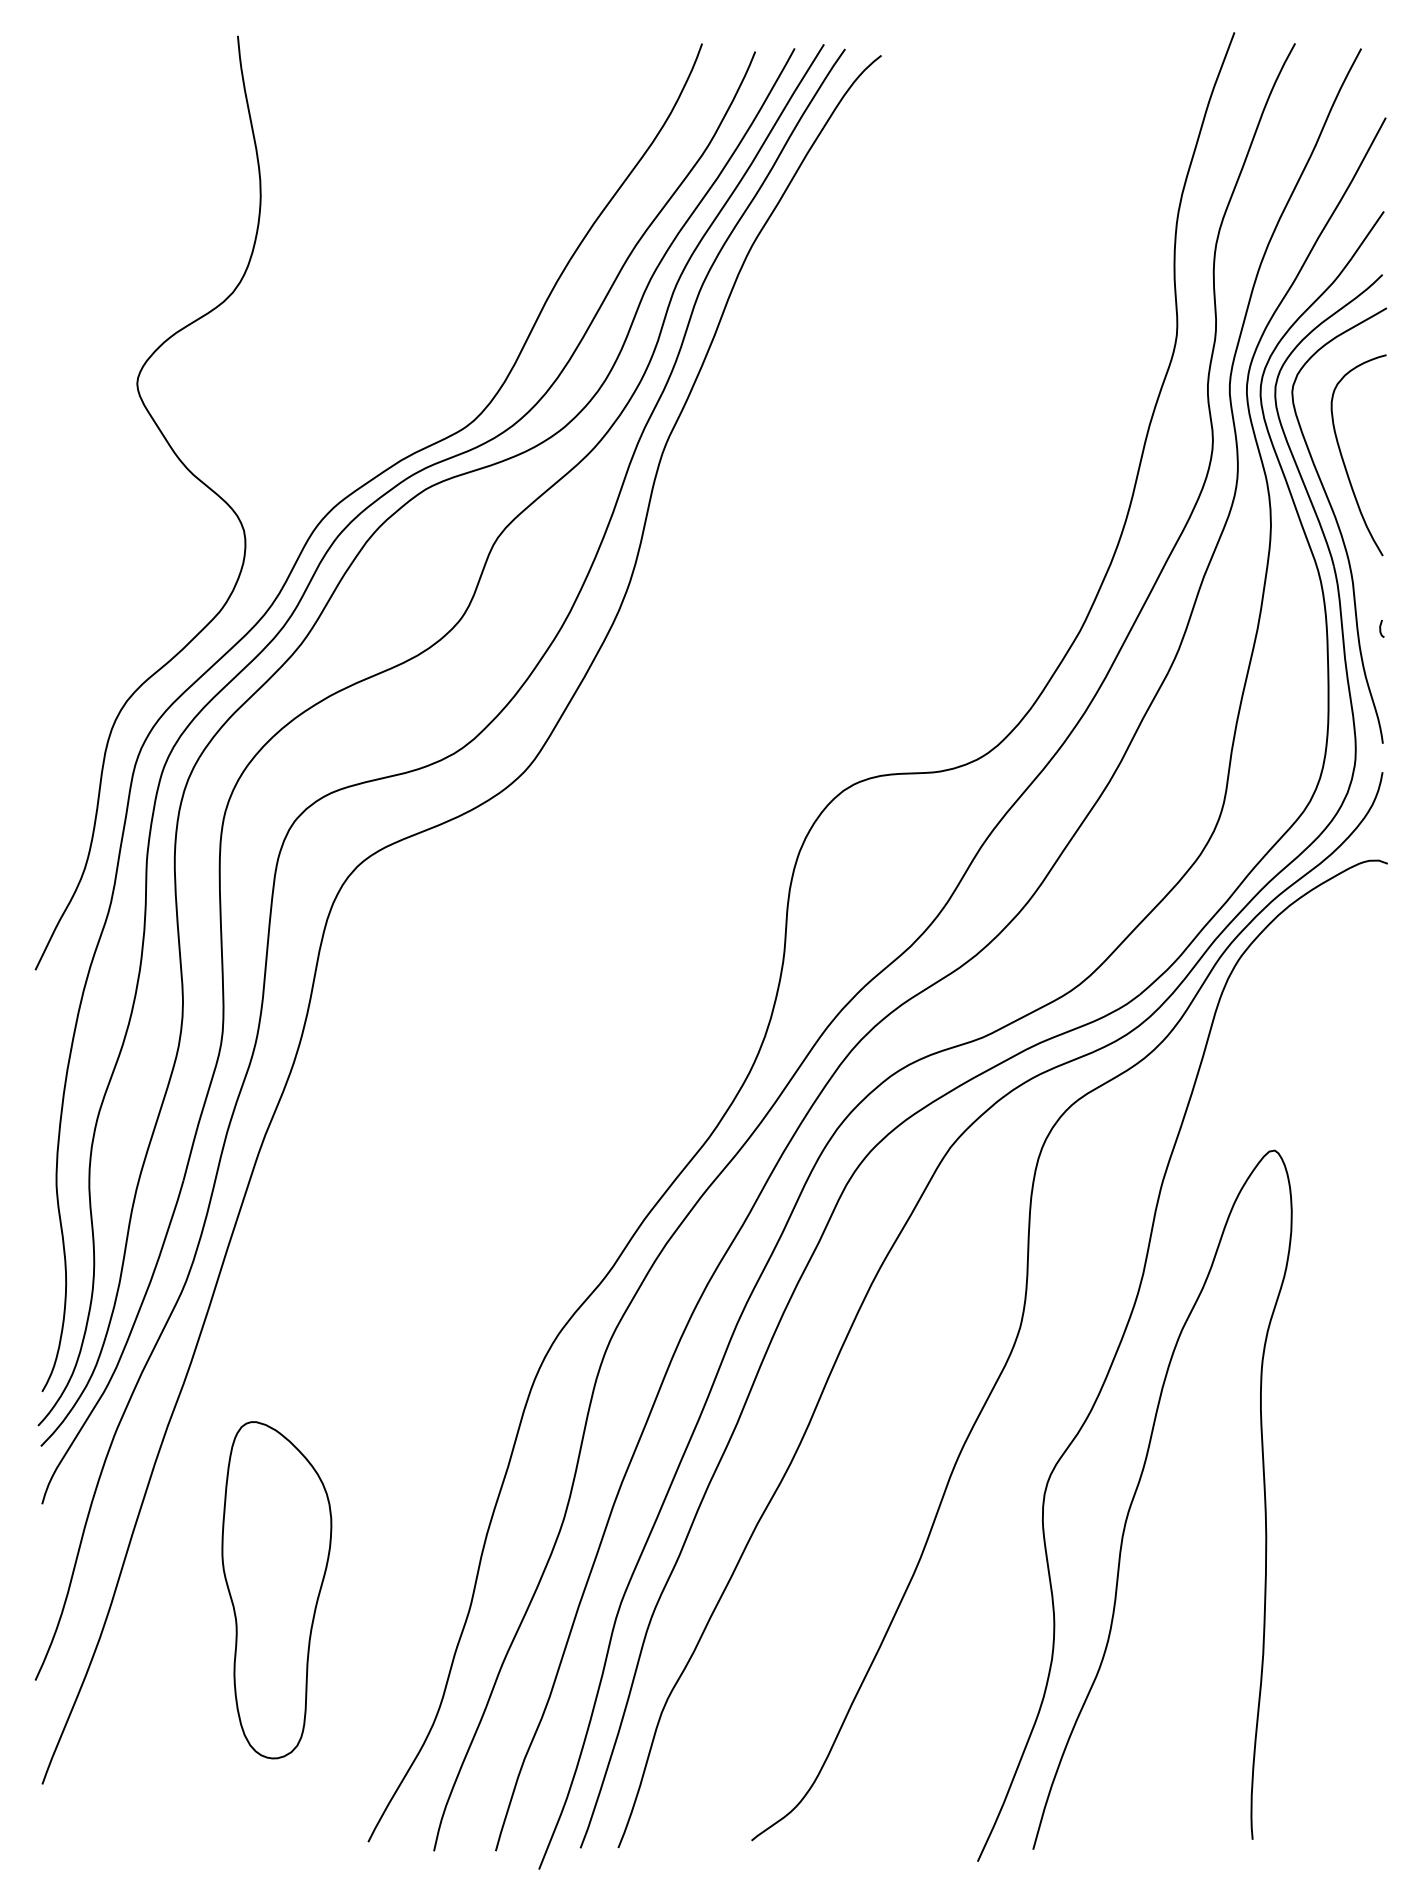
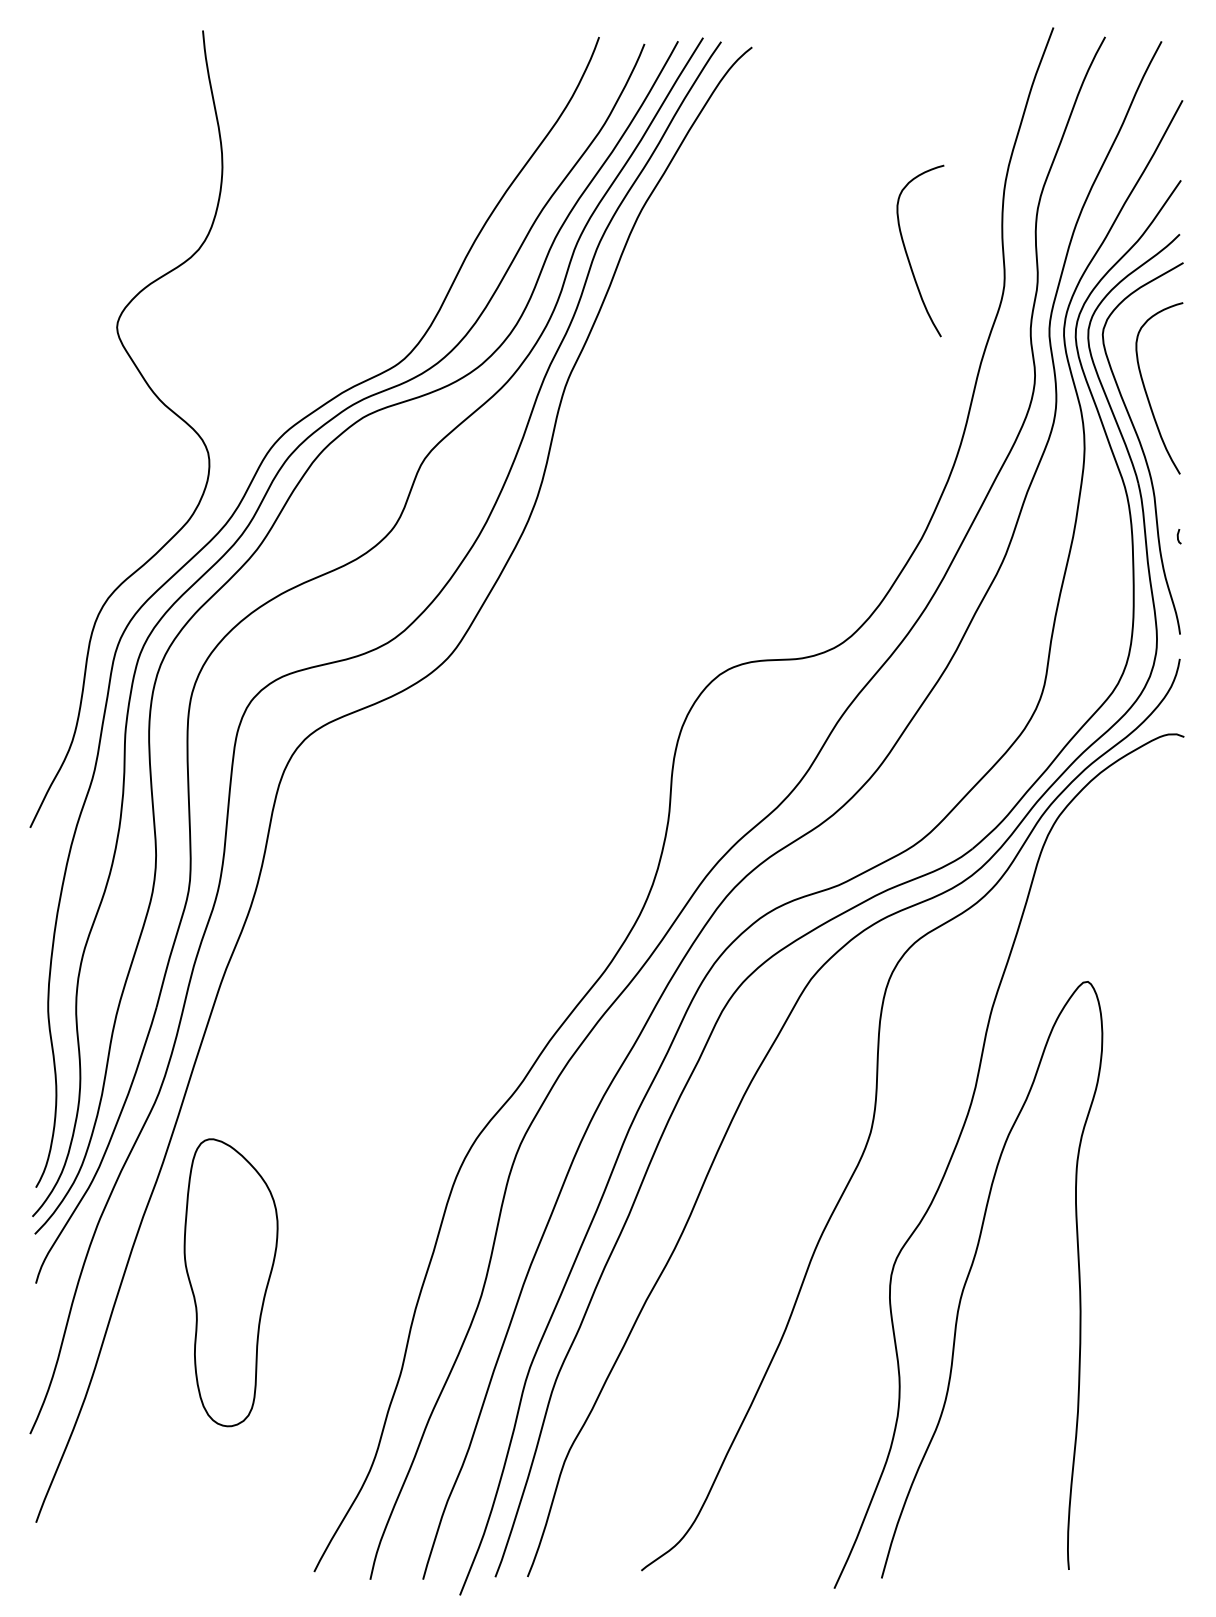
curve: (1064, 300) -> (908, 256), added
part: (276, 1590) -> (230, 1282), moved

